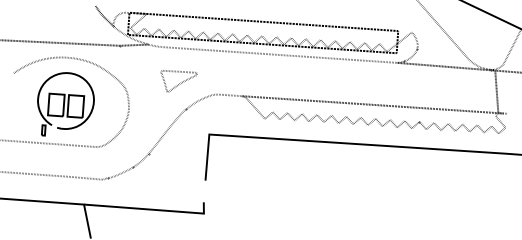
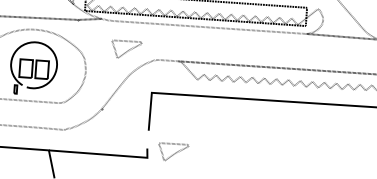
part: (235, 206) -> (173, 151), added

